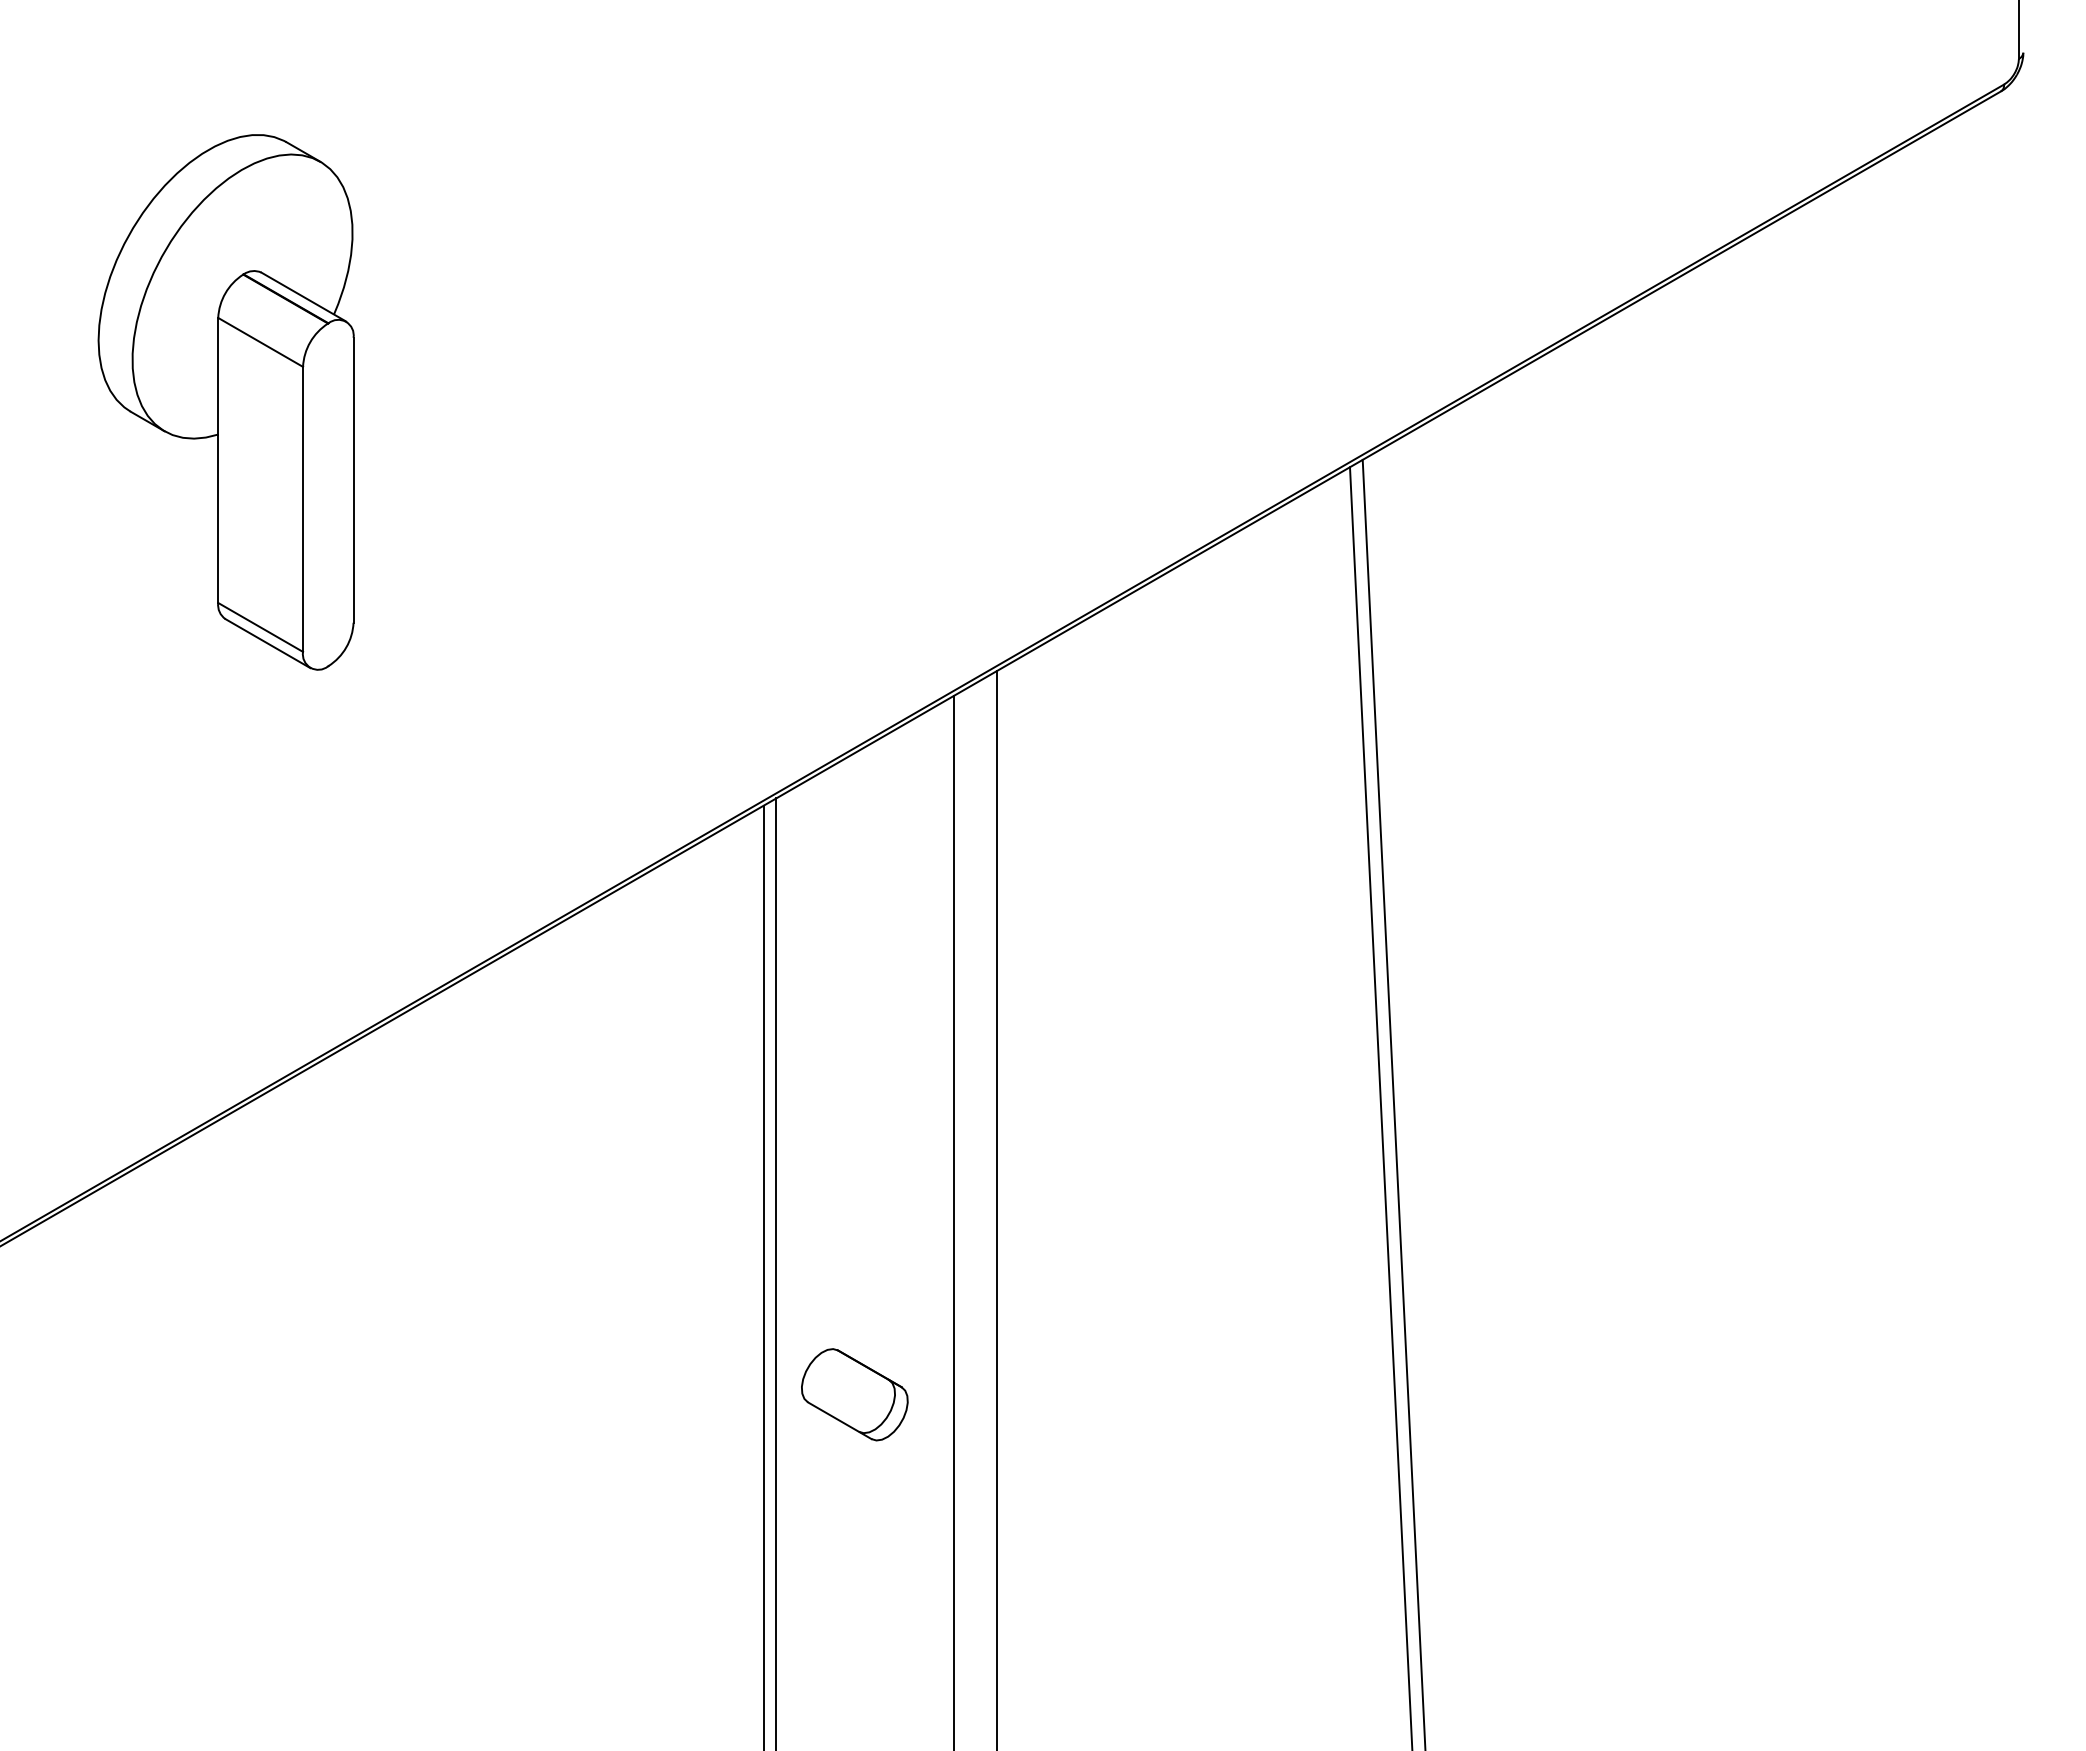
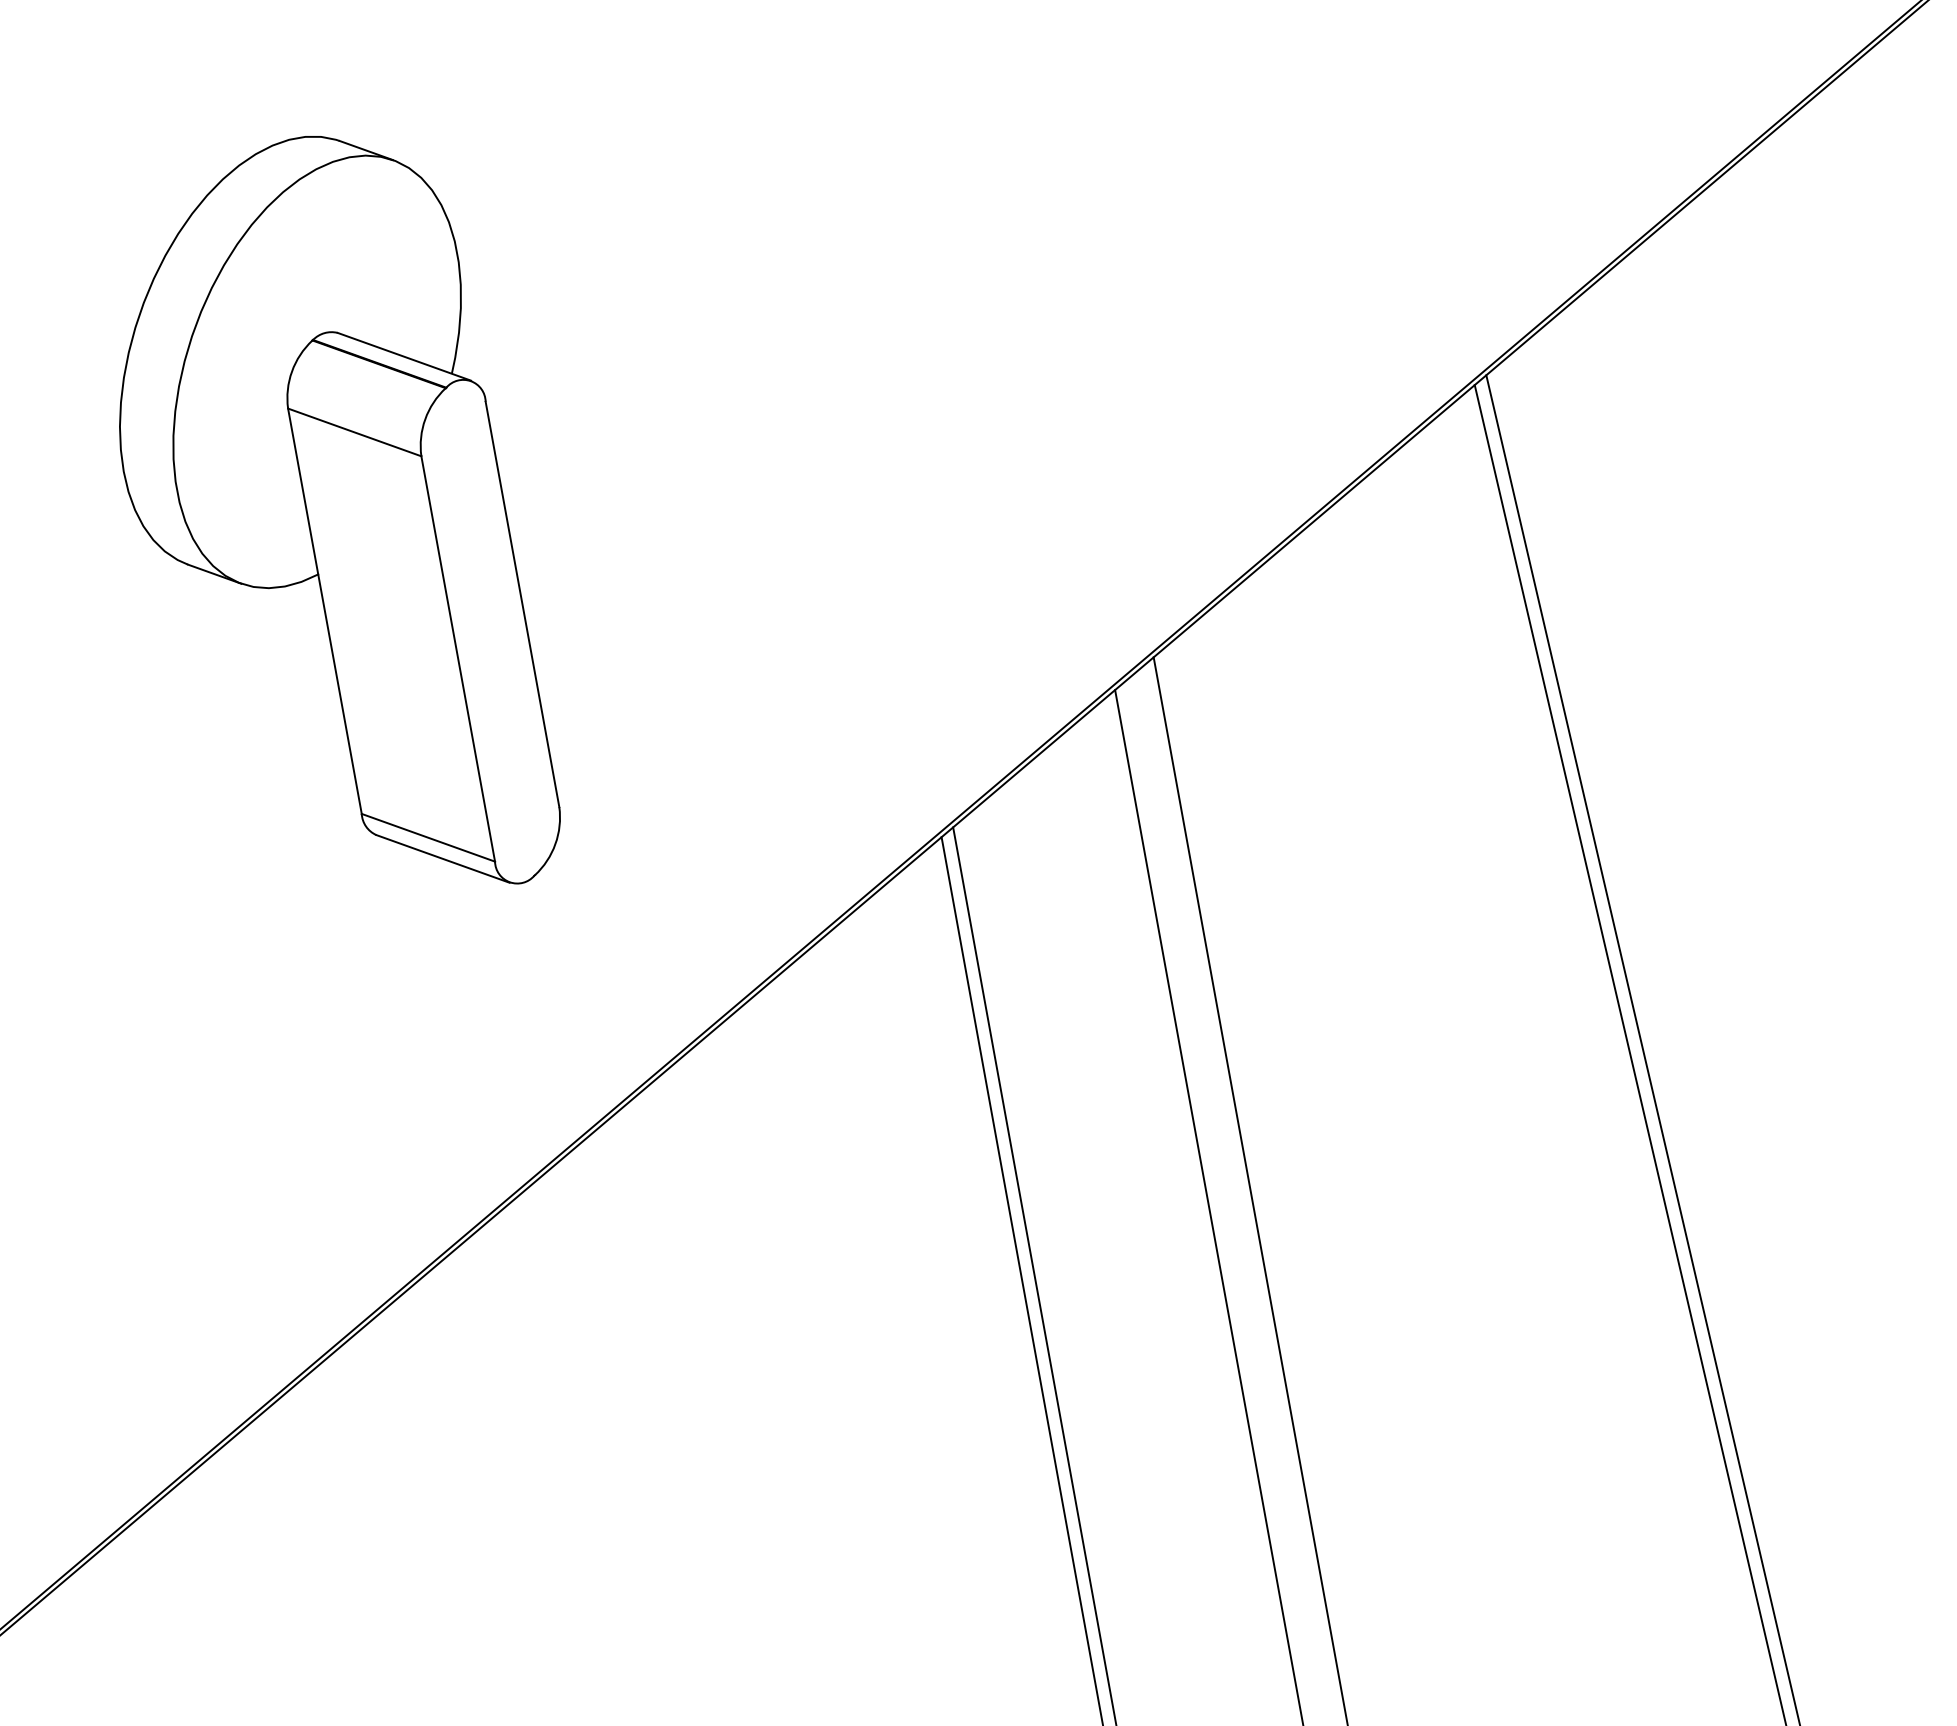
part: (225, 402) -> (320, 526), size x1.4
part: (854, 1394) -> (1142, 1418), removed

